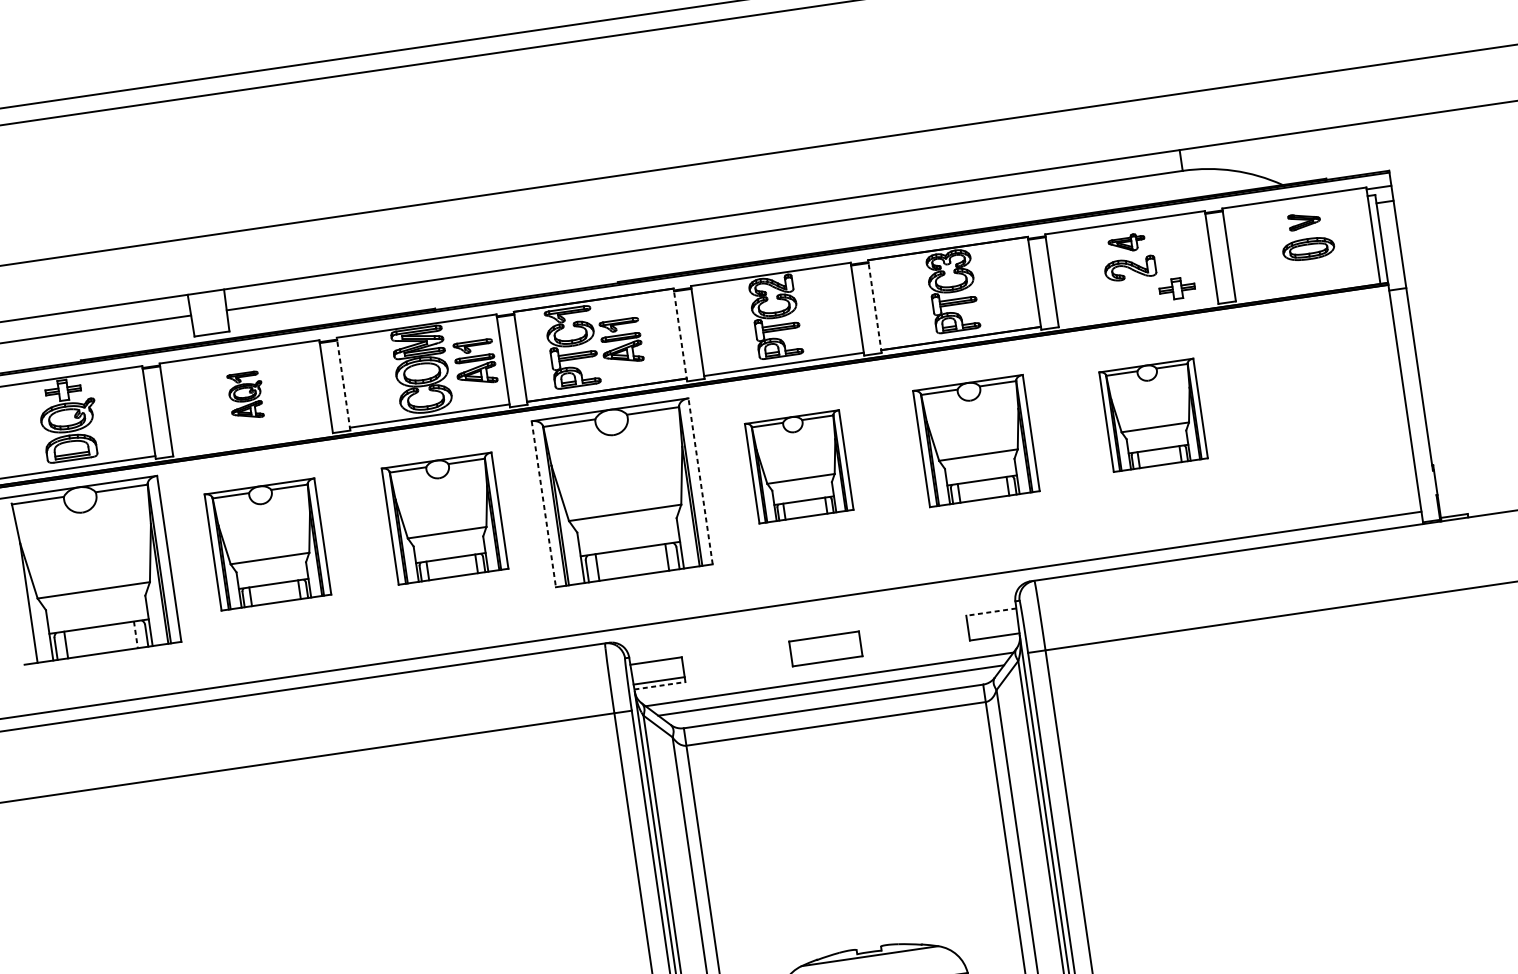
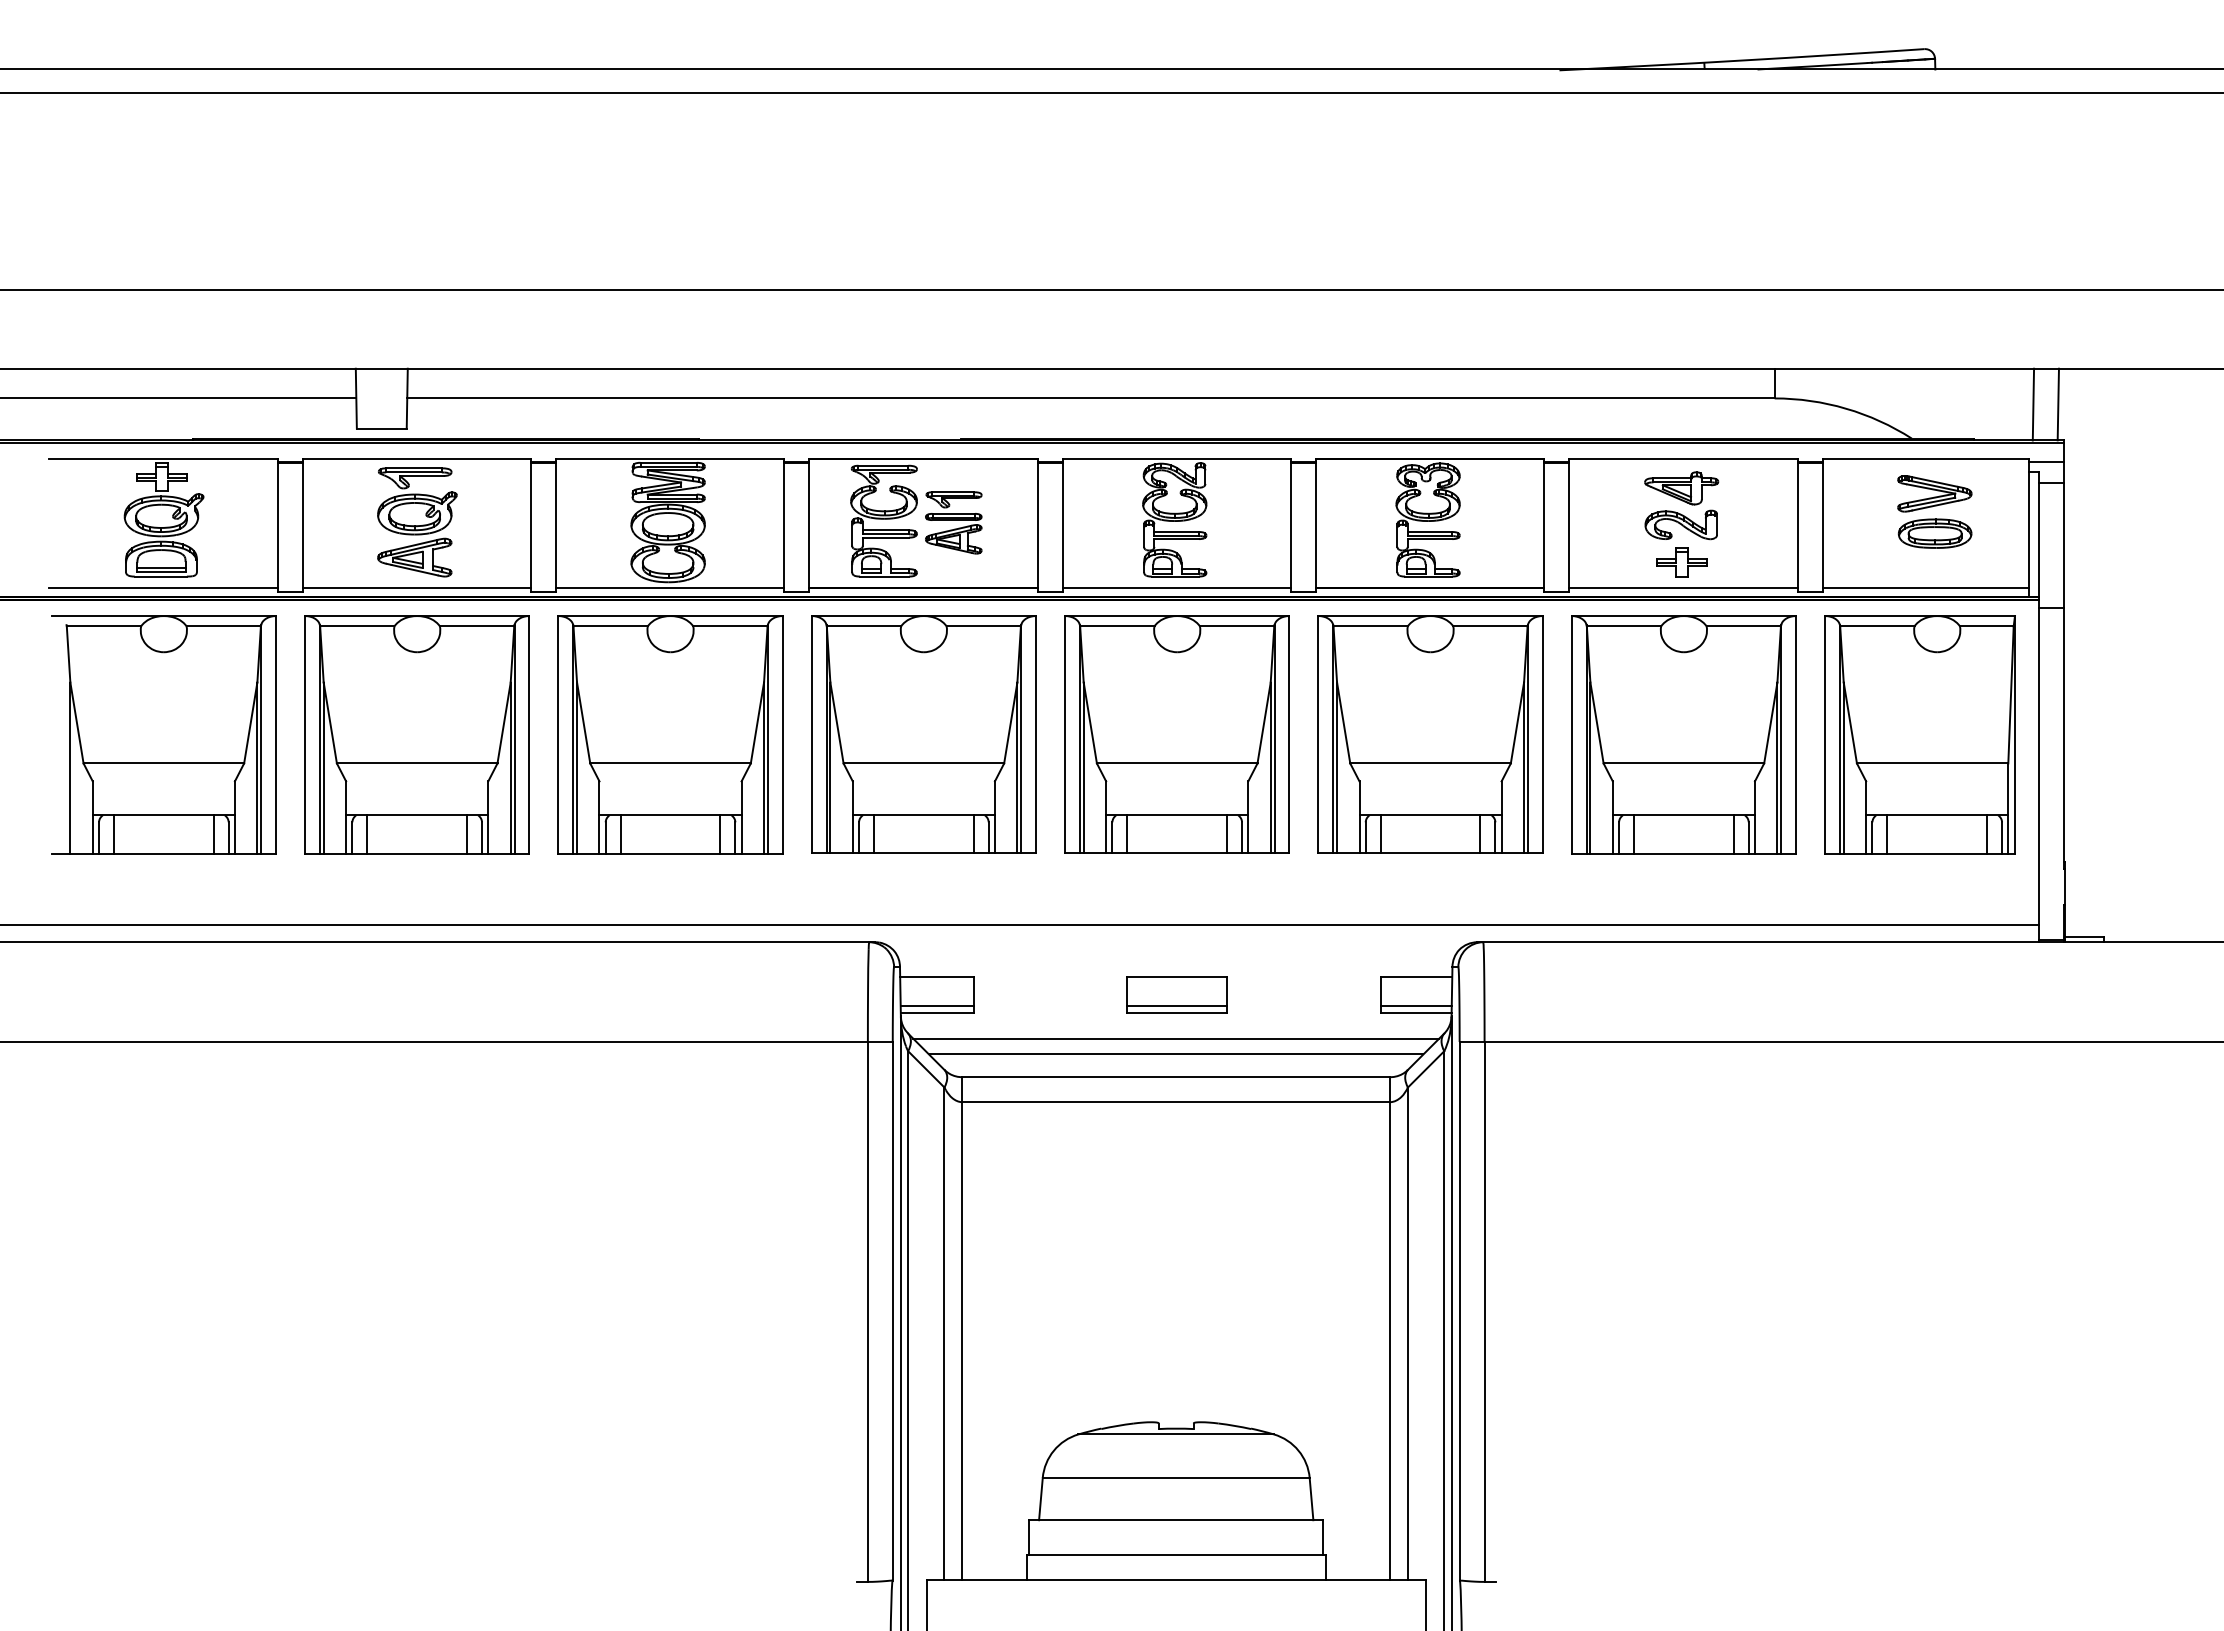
line: (1381, 146) -> (2057, 404), added
line: (1364, 148) -> (2033, 404), added
part: (1304, 221) -> (1934, 493), size x1.67
part: (1126, 243) -> (1681, 488), size x1.43
part: (1176, 288) -> (1681, 562), moved
line: (1307, 288) -> (1925, 588), added
line: (874, 306) -> (1315, 525), dashed -> solid
line: (1138, 313) -> (1683, 588), added
line: (680, 334) -> (1037, 525), dashed -> solid
part: (475, 362) -> (744, 522), removed
line: (343, 384) -> (555, 525), dashed -> solid
part: (1318, 391) -> (1919, 734), added
part: (246, 396) -> (417, 522), size x1.67
part: (1153, 415) -> (1683, 734), size x1.67
part: (976, 440) -> (1430, 734), size x1.43
line: (252, 442) -> (416, 588), added
part: (798, 466) -> (1176, 734), size x1.67
line: (700, 481) -> (1036, 734), dashed -> solid
line: (543, 504) -> (811, 734), dashed -> solid
part: (445, 518) -> (670, 734), size x1.43
part: (267, 544) -> (416, 734), size x1.43
line: (991, 612) -> (1416, 977), dashed -> solid
line: (993, 631) -> (1415, 1005), added
line: (135, 634) -> (213, 834), dashed -> solid
line: (827, 656) -> (1177, 1005), added
line: (660, 685) -> (937, 1012), dashed -> solid

